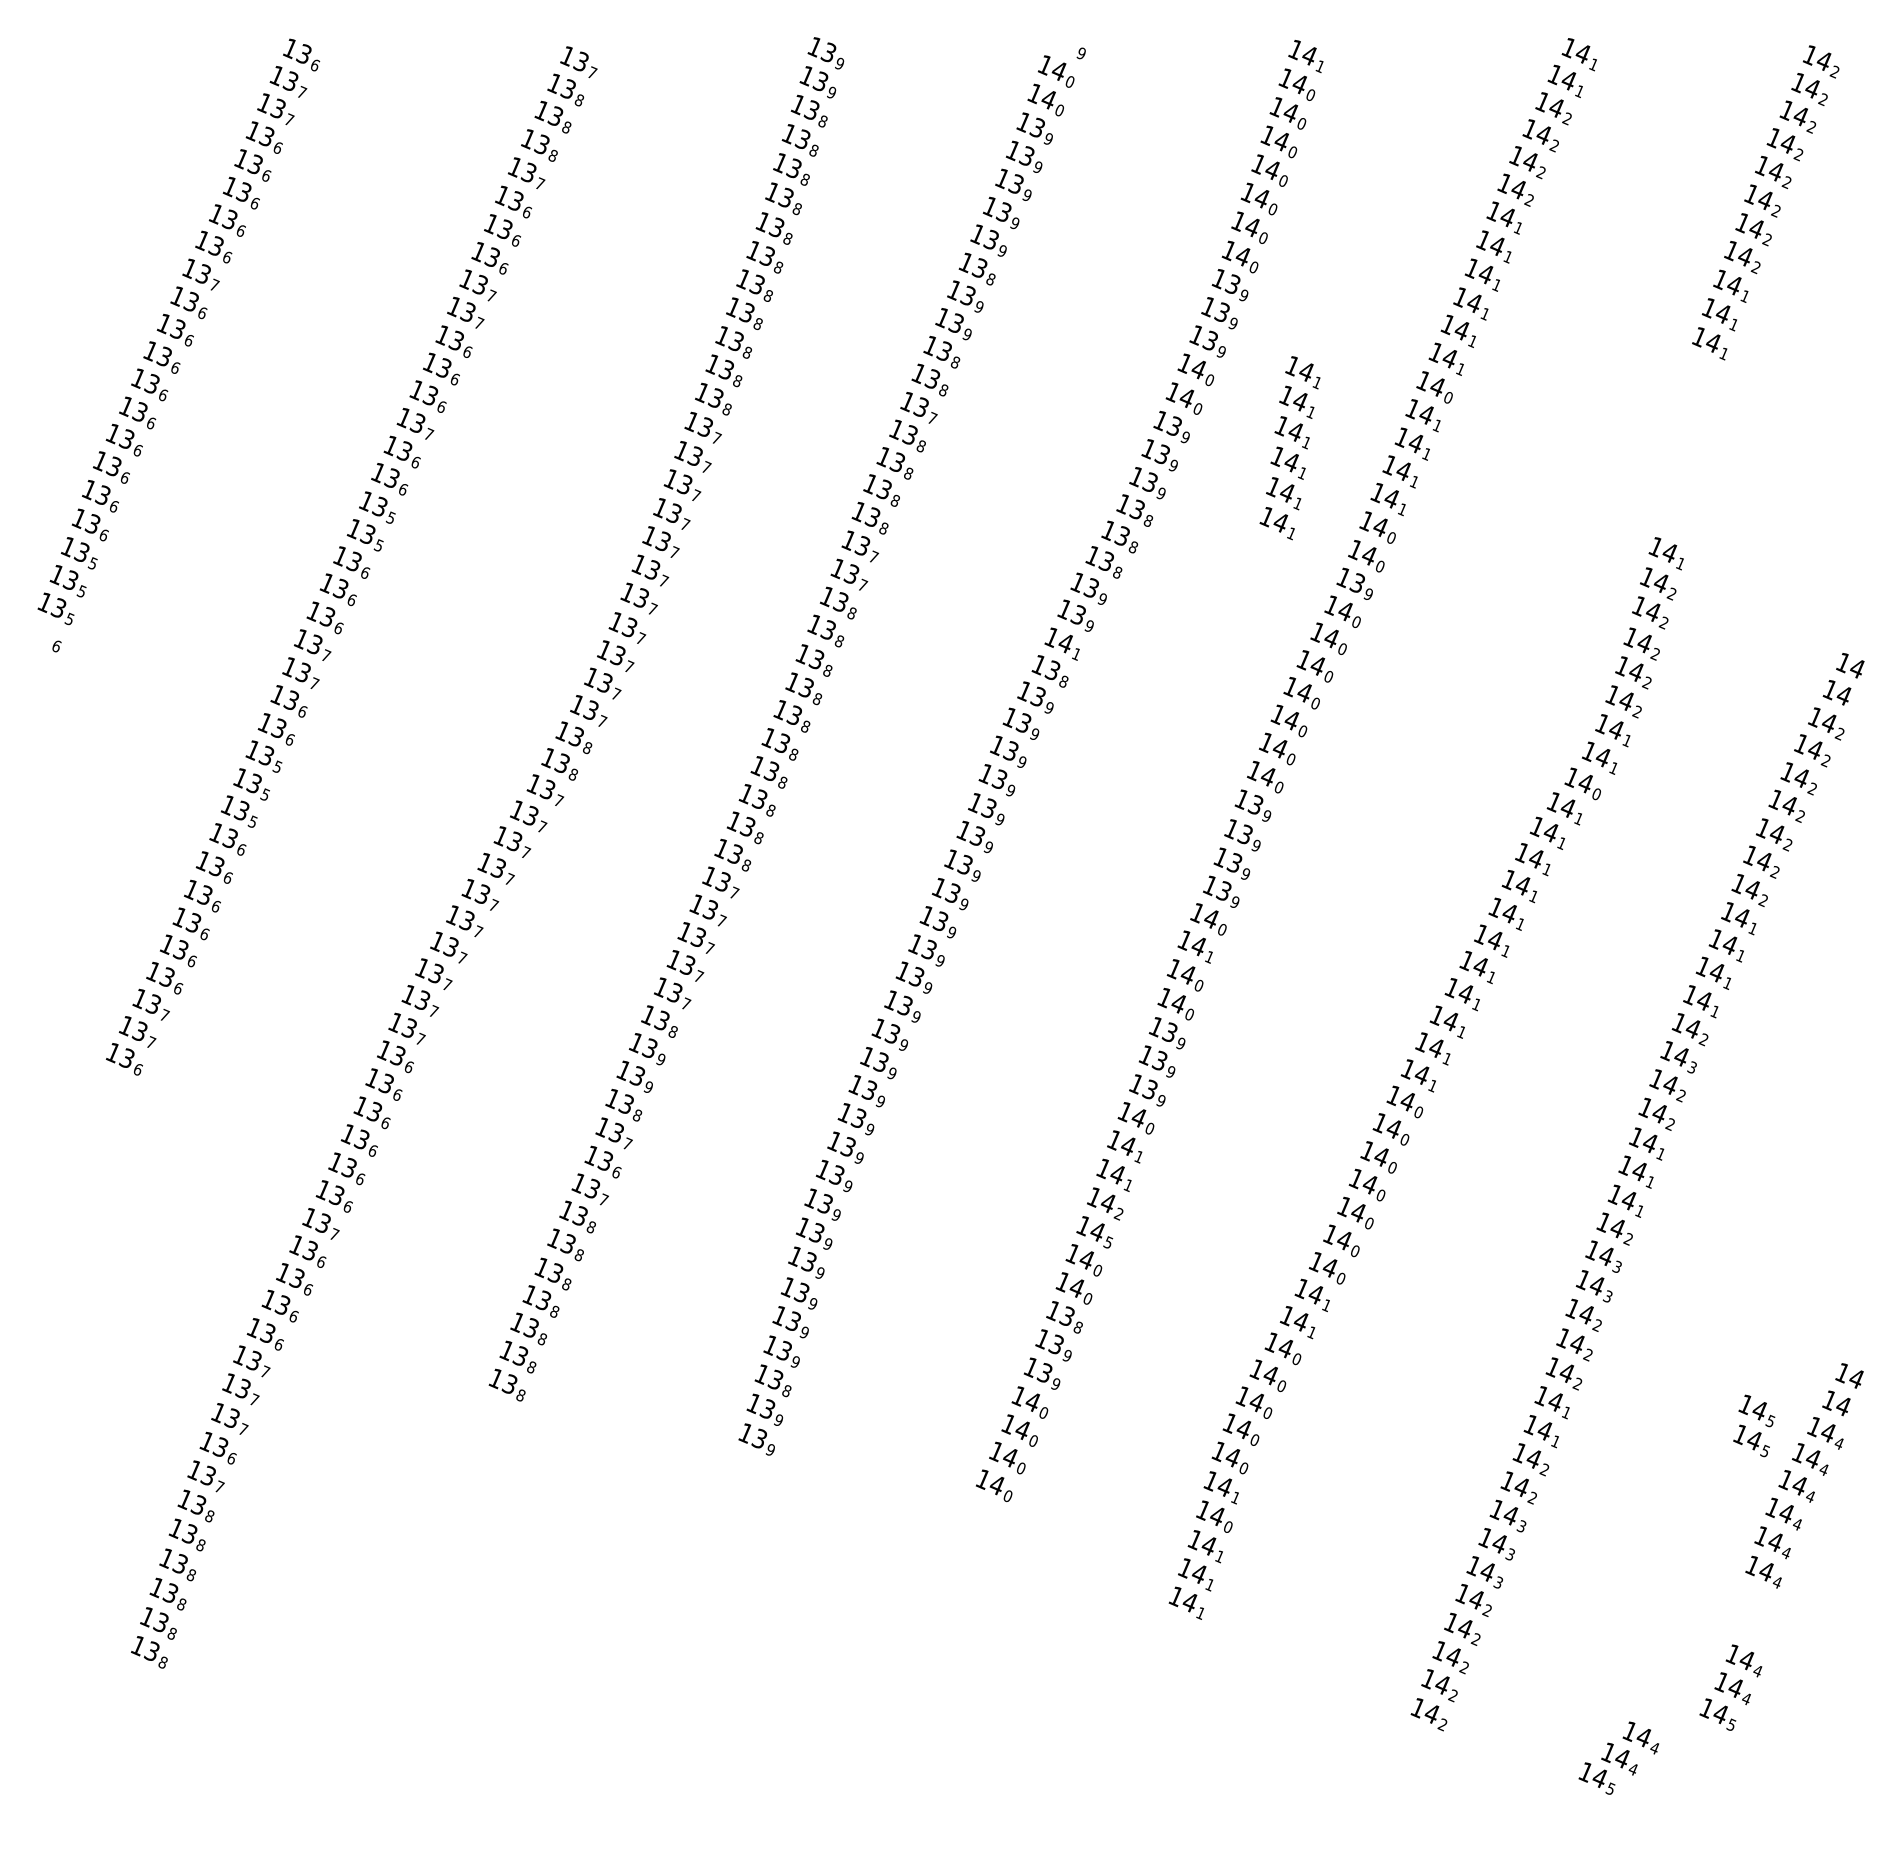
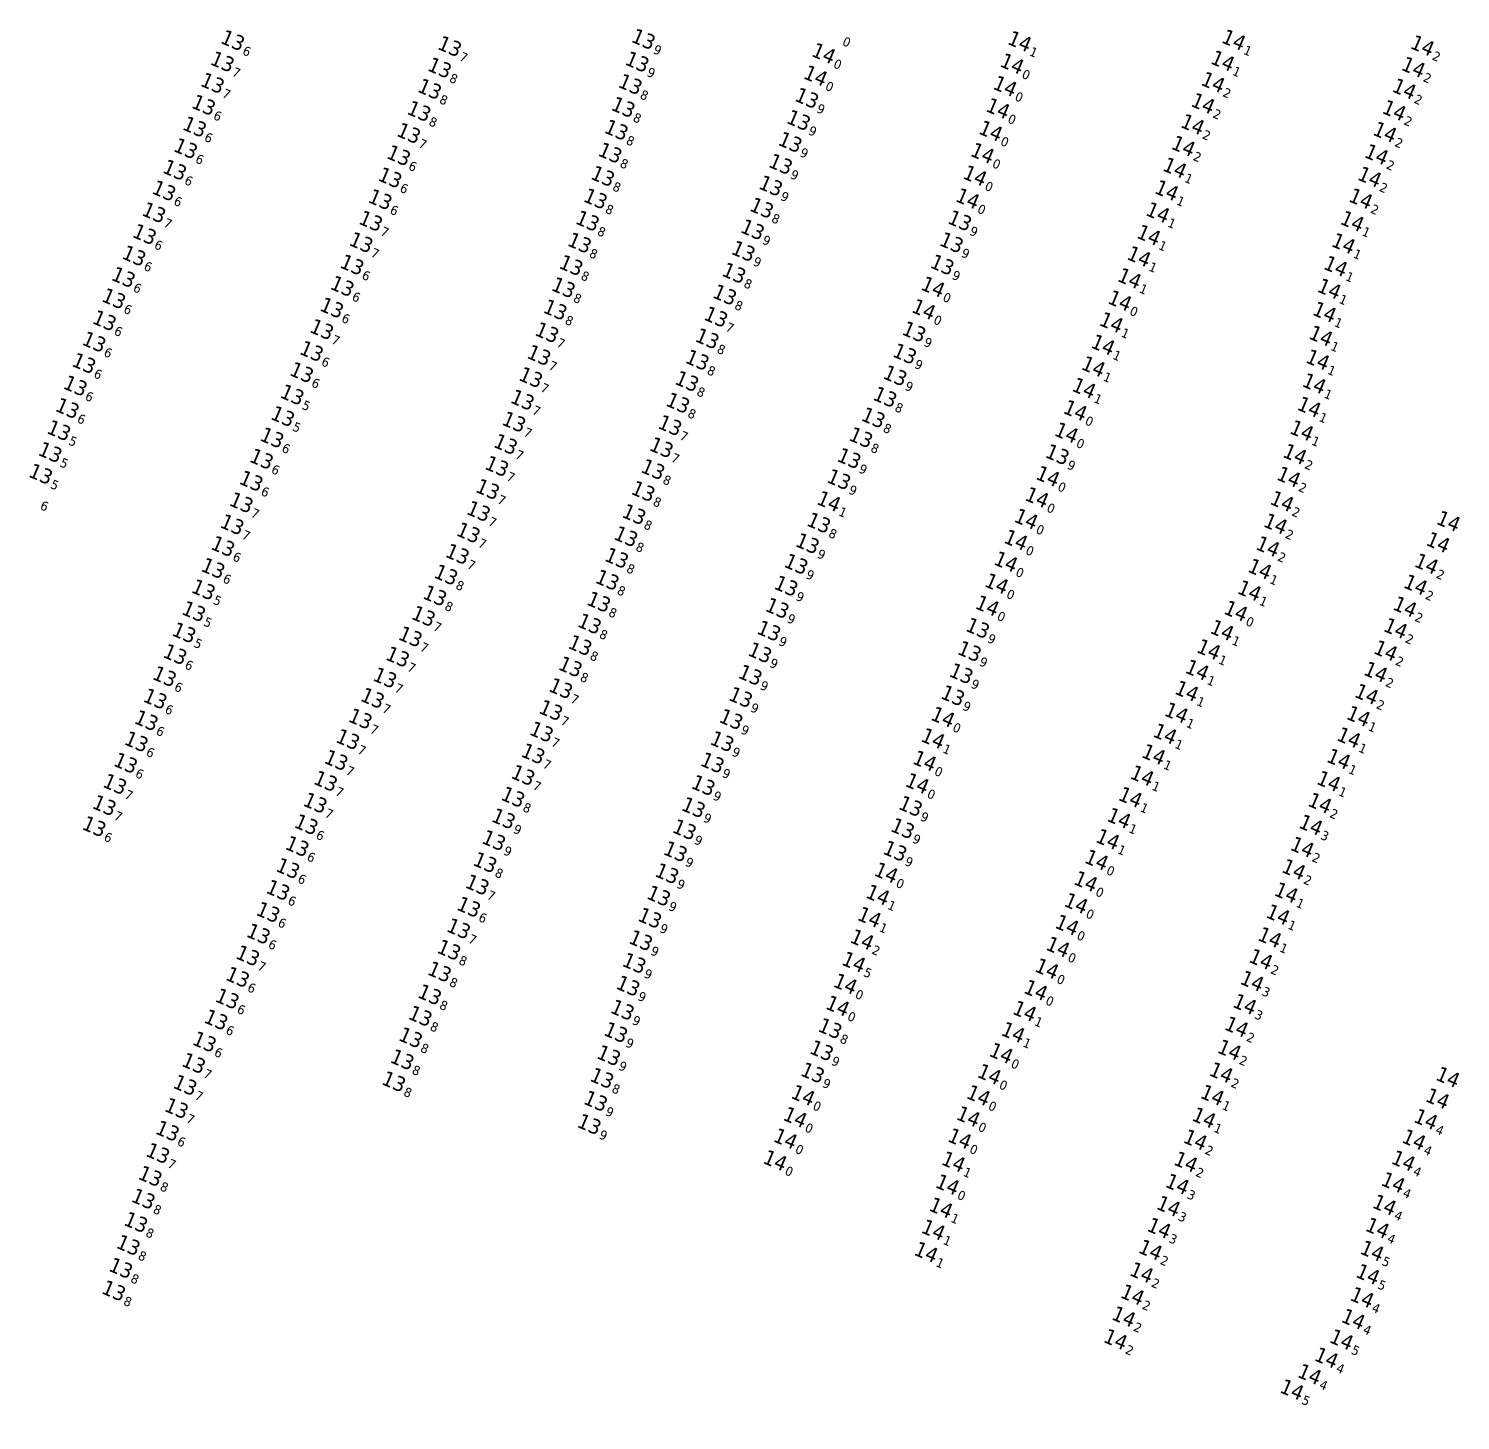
text: (1080, 52) -> (845, 41), 9 -> 0
text: (1289, 447) -> (1321, 350), moved
text: (1753, 1425) -> (1372, 1264), moved
text: (1617, 1757) -> (1311, 1375), moved

